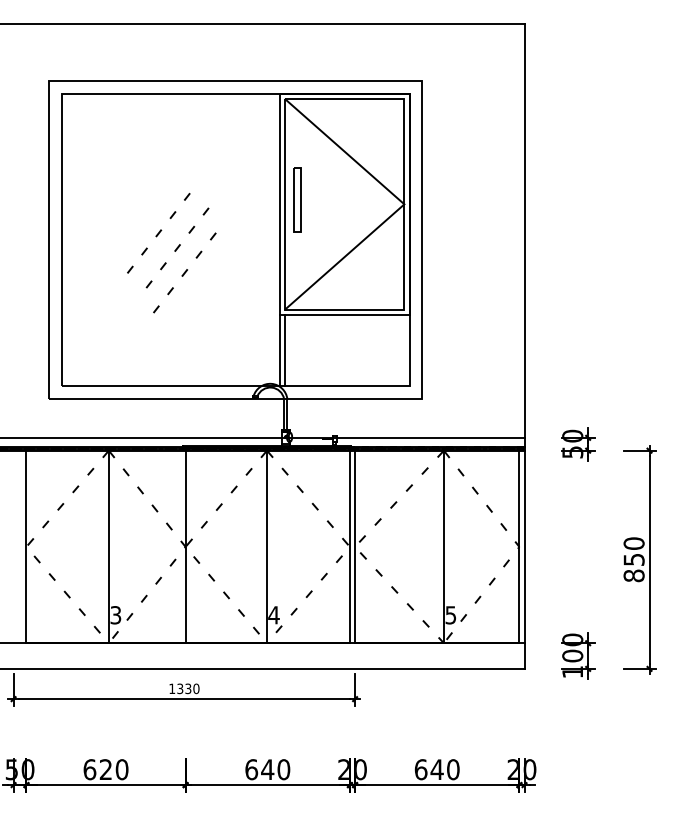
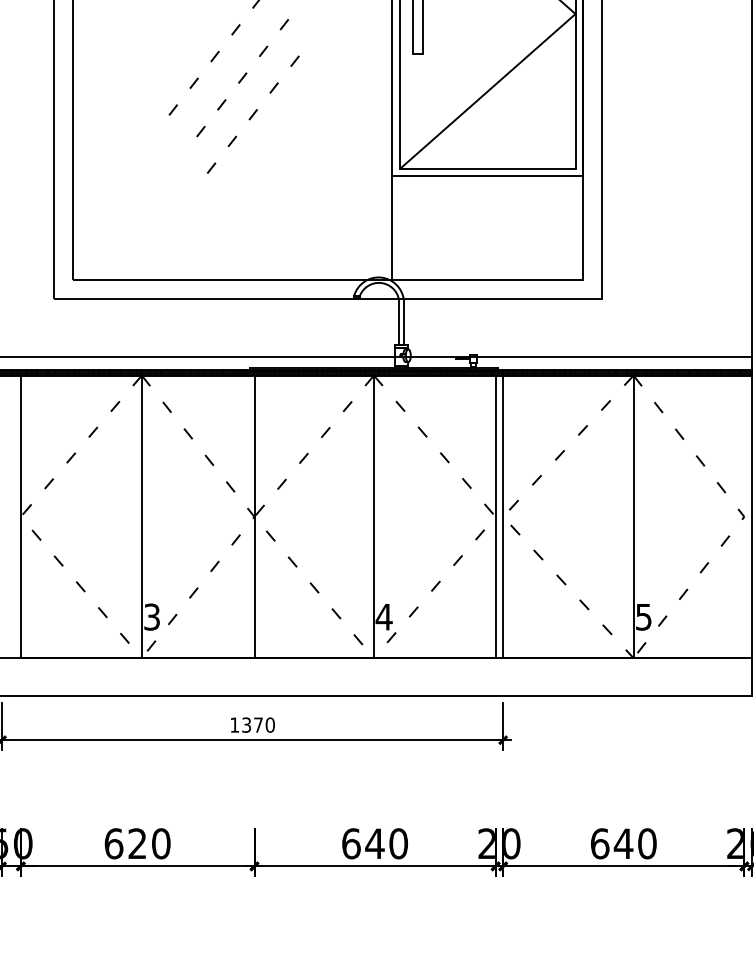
line: (284, 350) -> (399, 228), removed
line: (519, 546) -> (744, 516), removed
text: (188, 688) -> (258, 724), 1330 -> 1370

